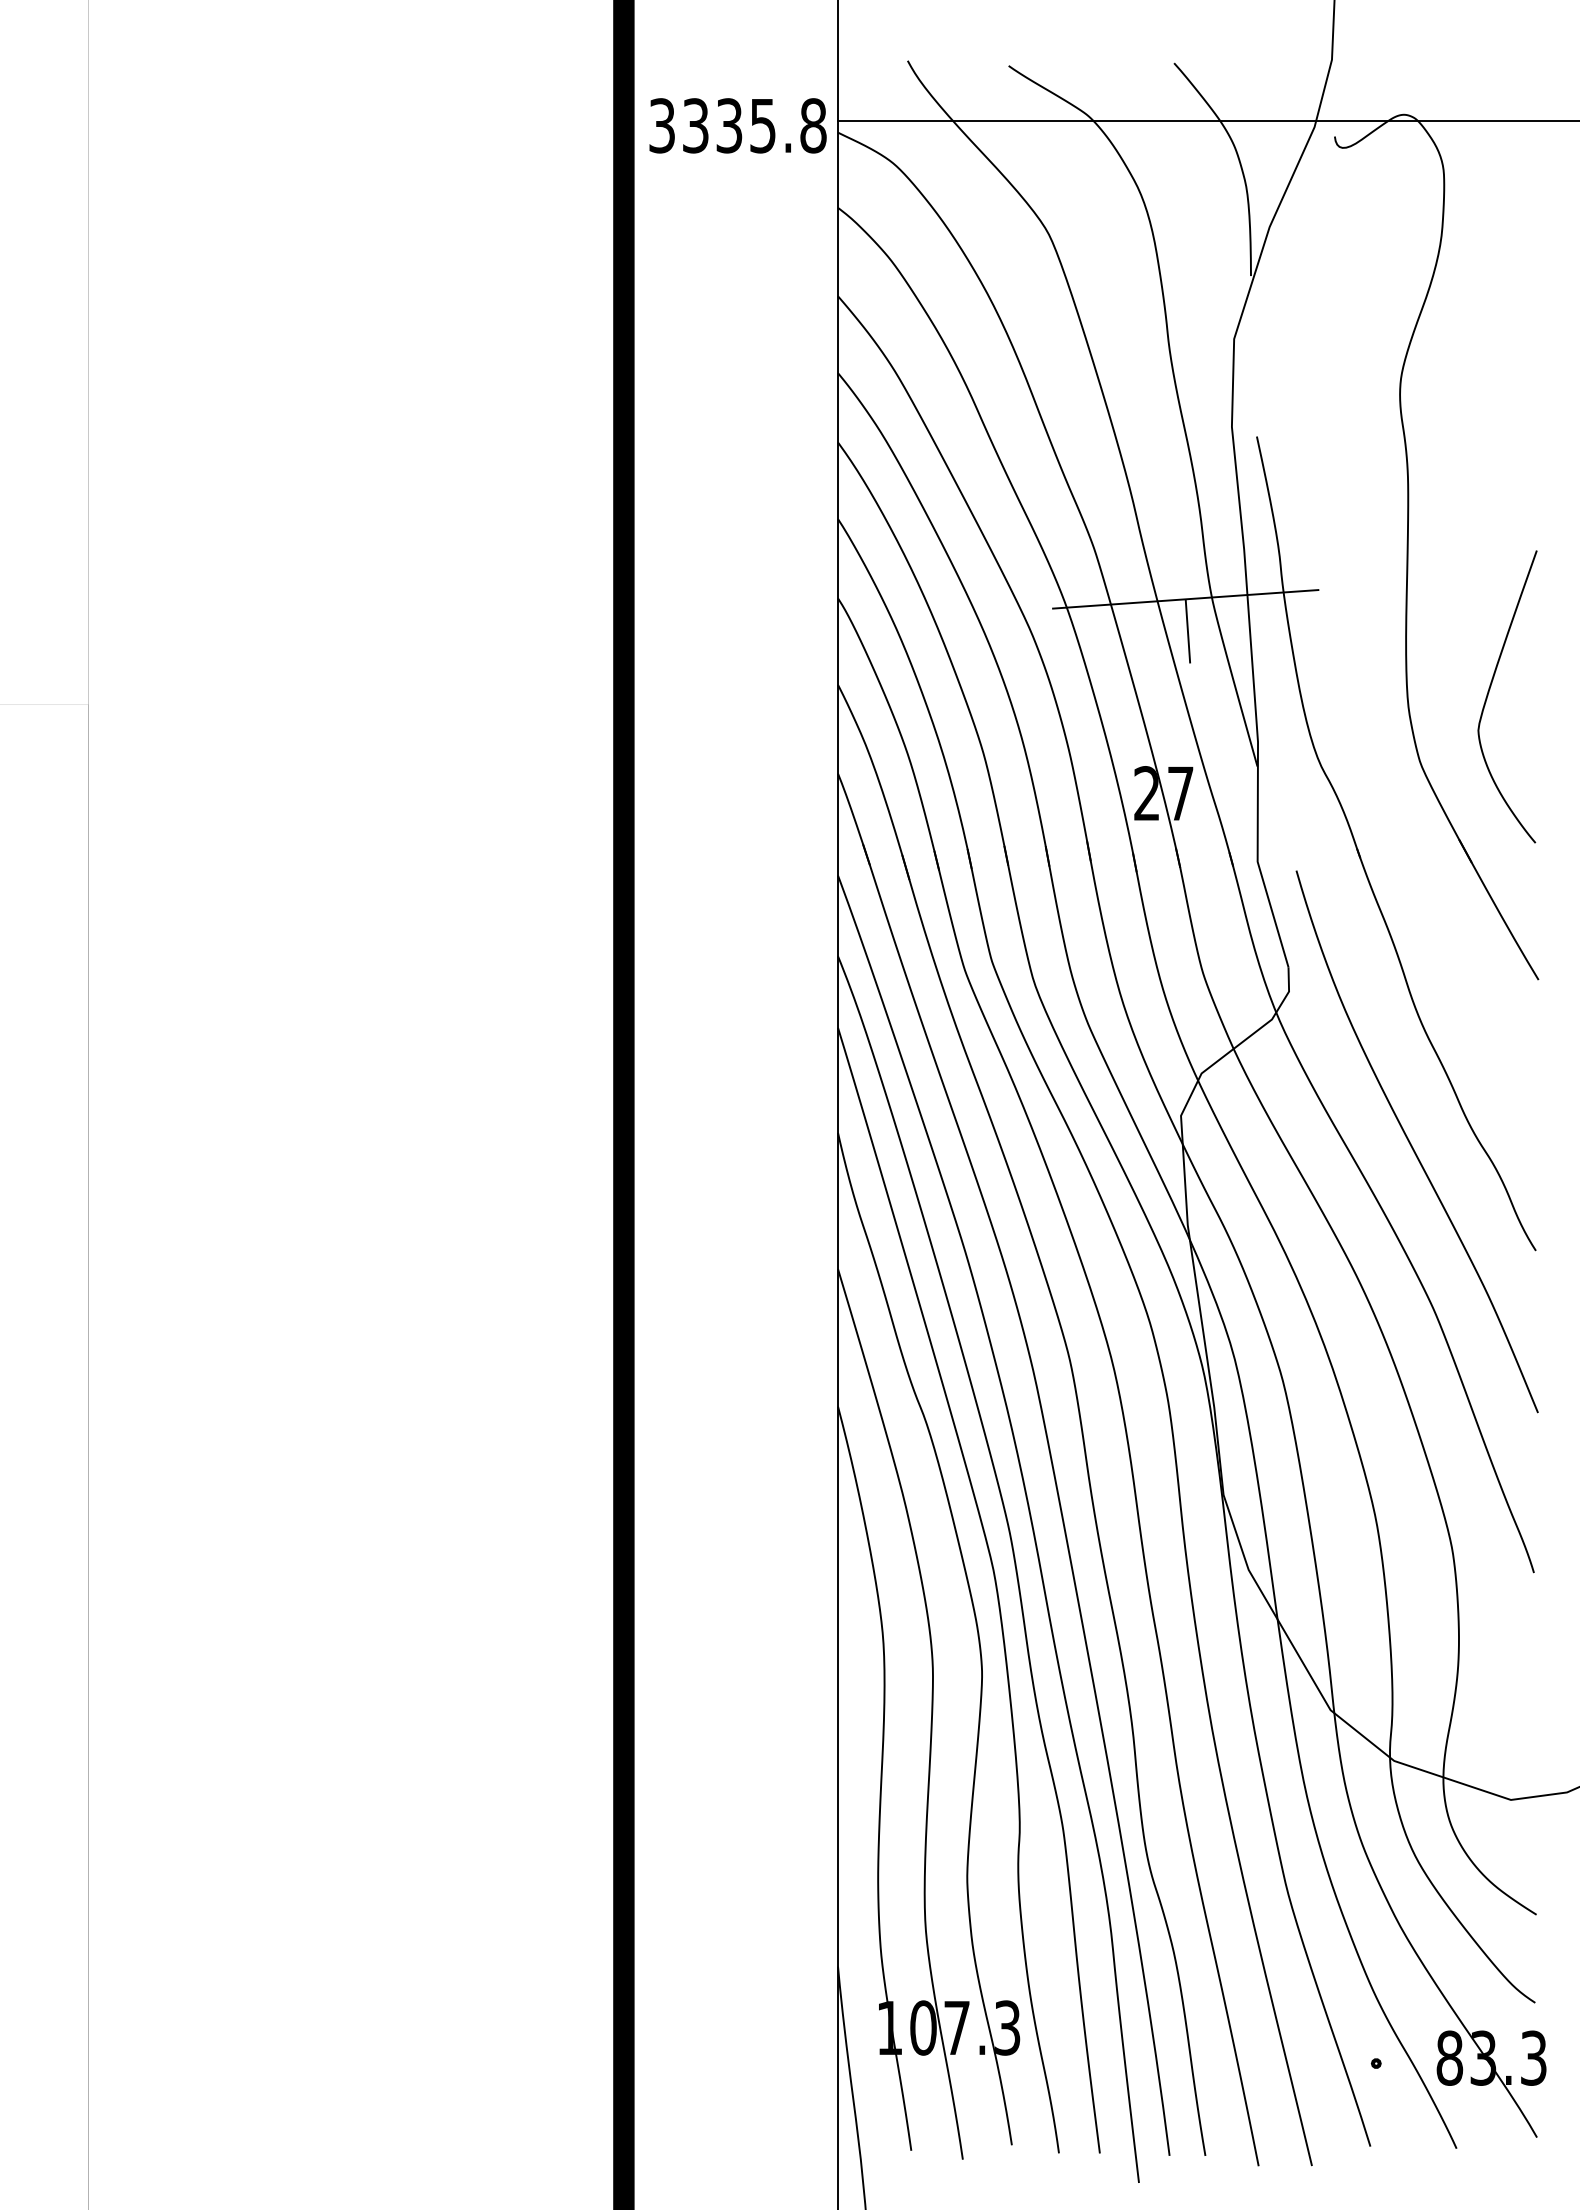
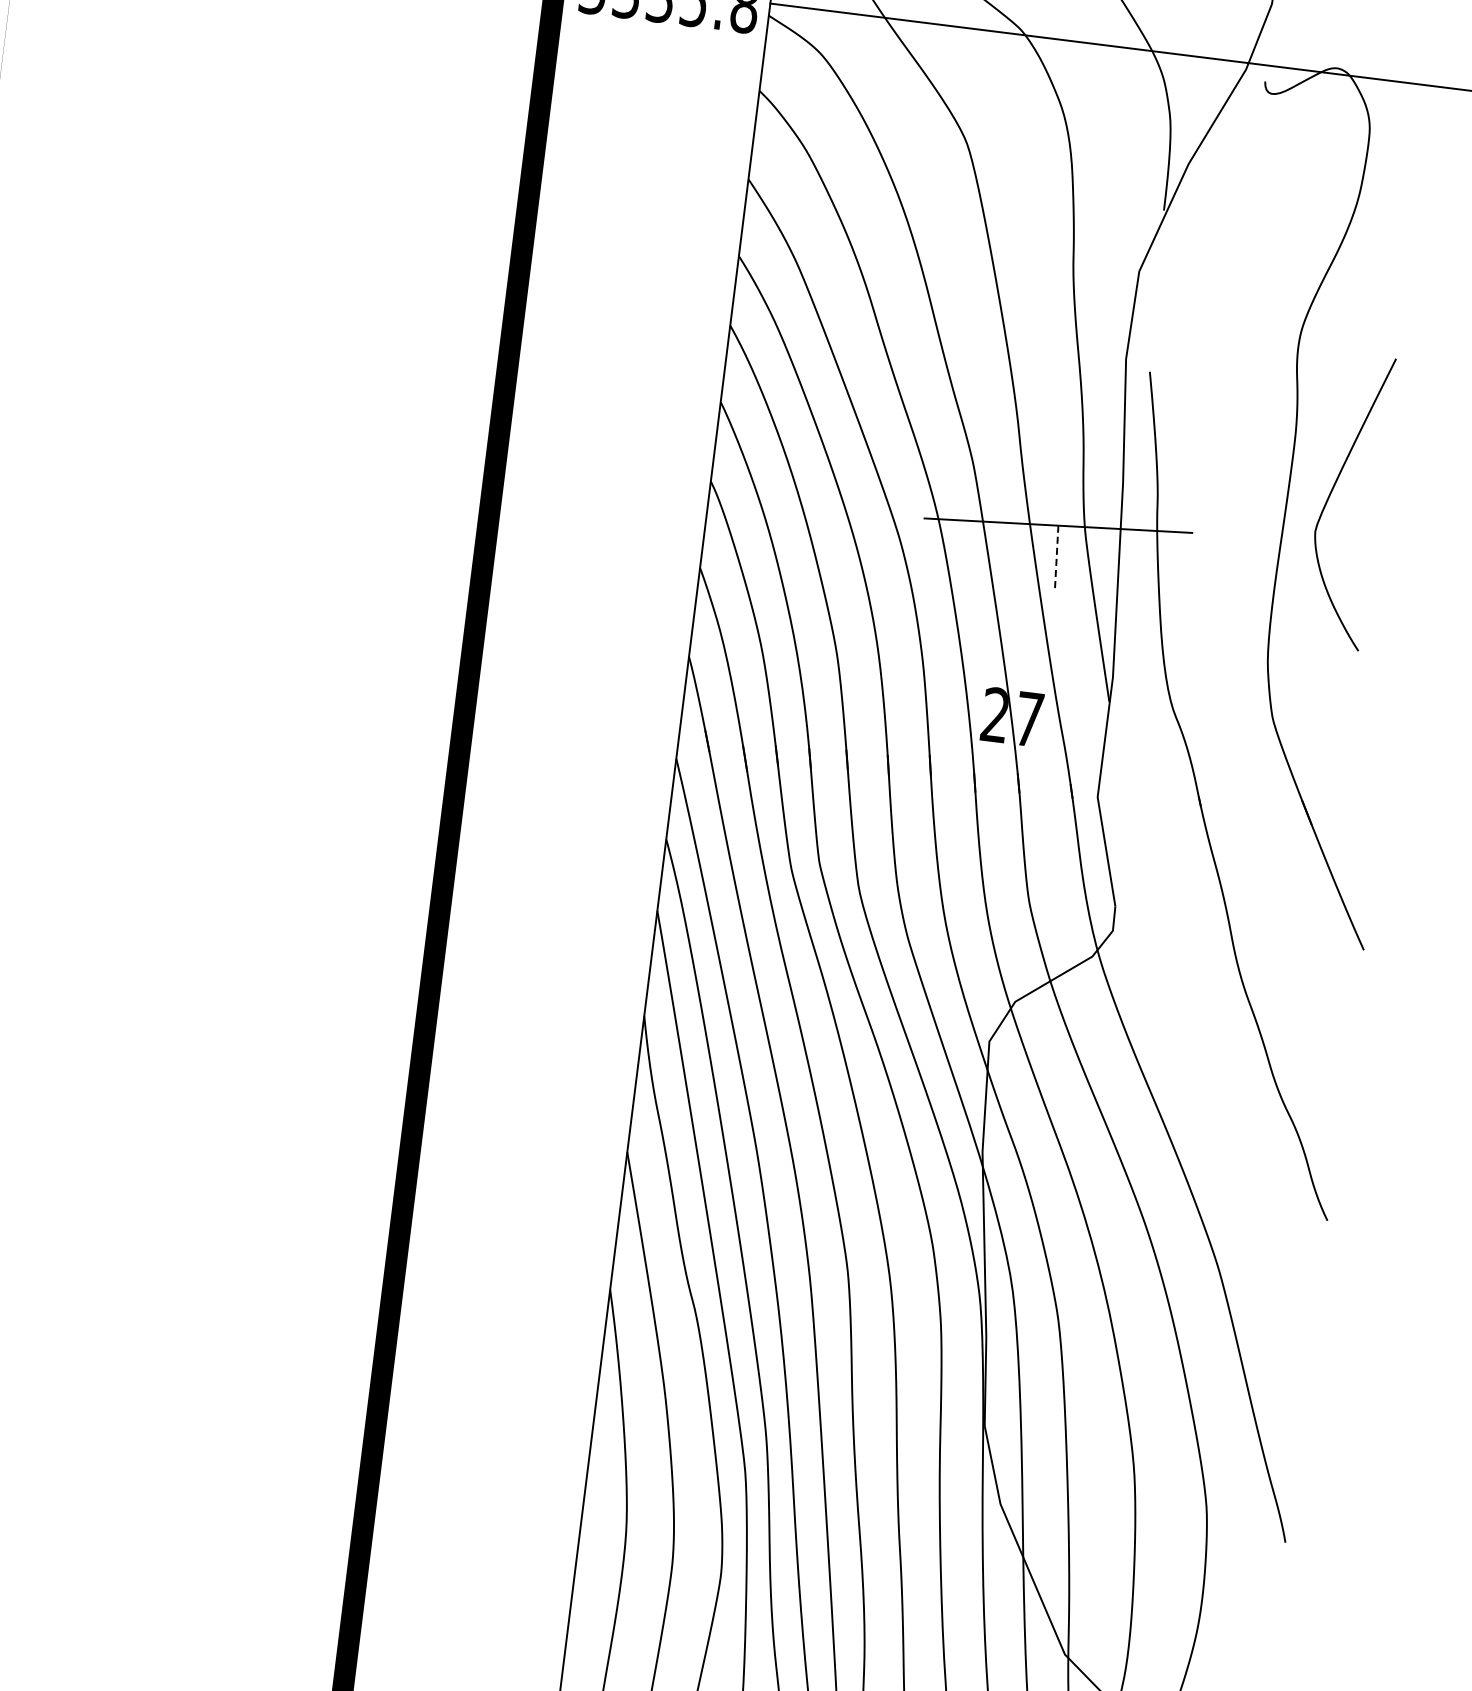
line: (1187, 631) -> (1056, 558), solid -> dashed
curve: (1490, 689) -> (1332, 491), moved
curve: (1411, 1143) -> (1216, 1097), removed

